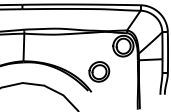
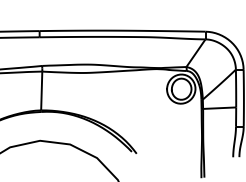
part: (99, 71) -> (147, 124), removed

